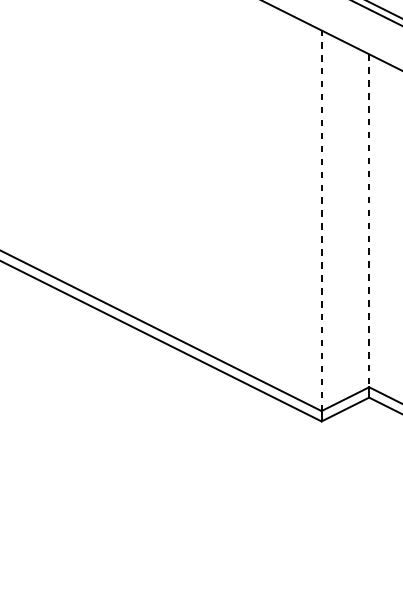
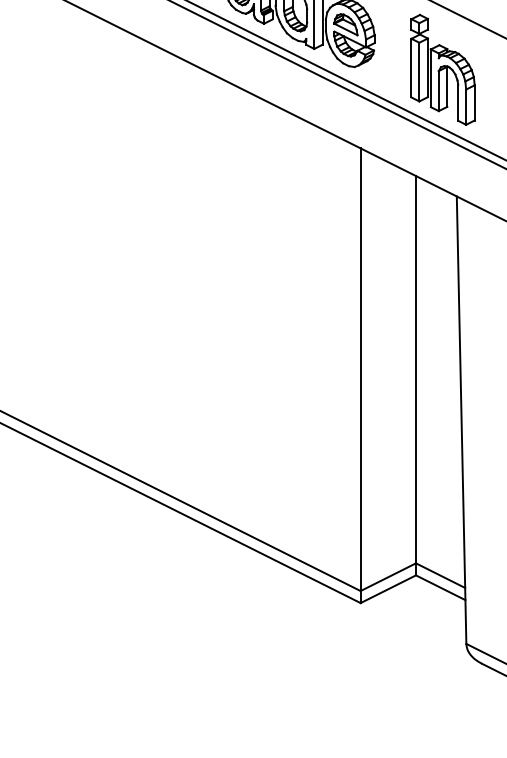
line: (321, 220) -> (360, 369), dashed -> solid
line: (368, 220) -> (415, 369), dashed -> solid

